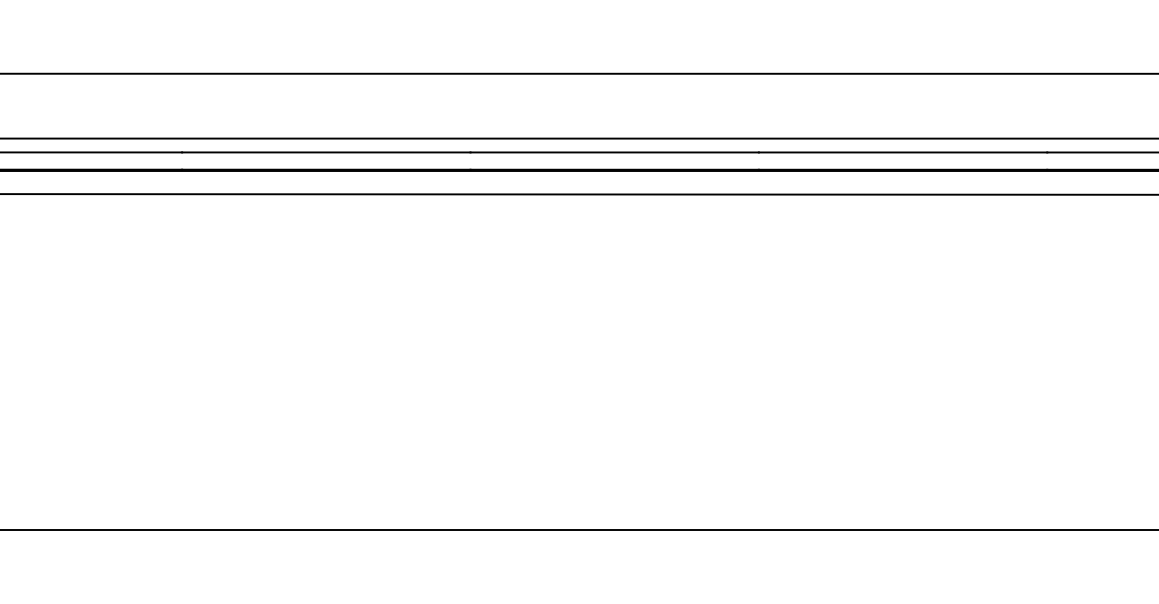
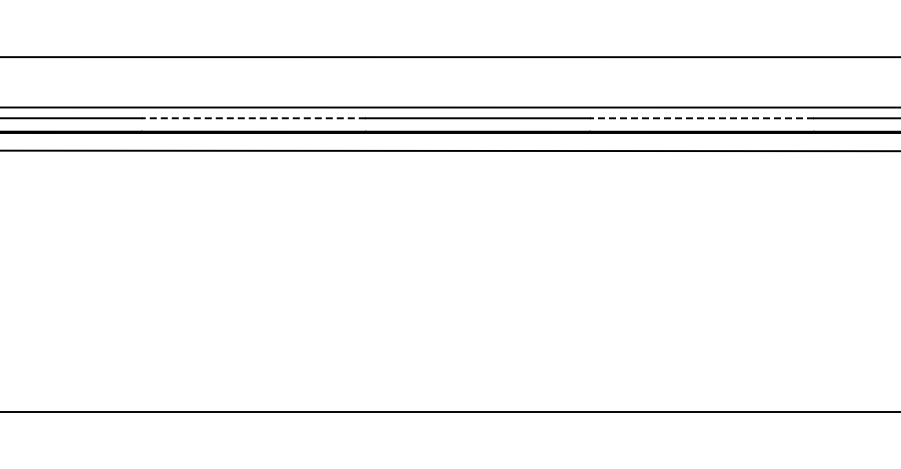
line: (325, 152) -> (253, 118), solid -> dashed
line: (902, 152) -> (701, 118), solid -> dashed

